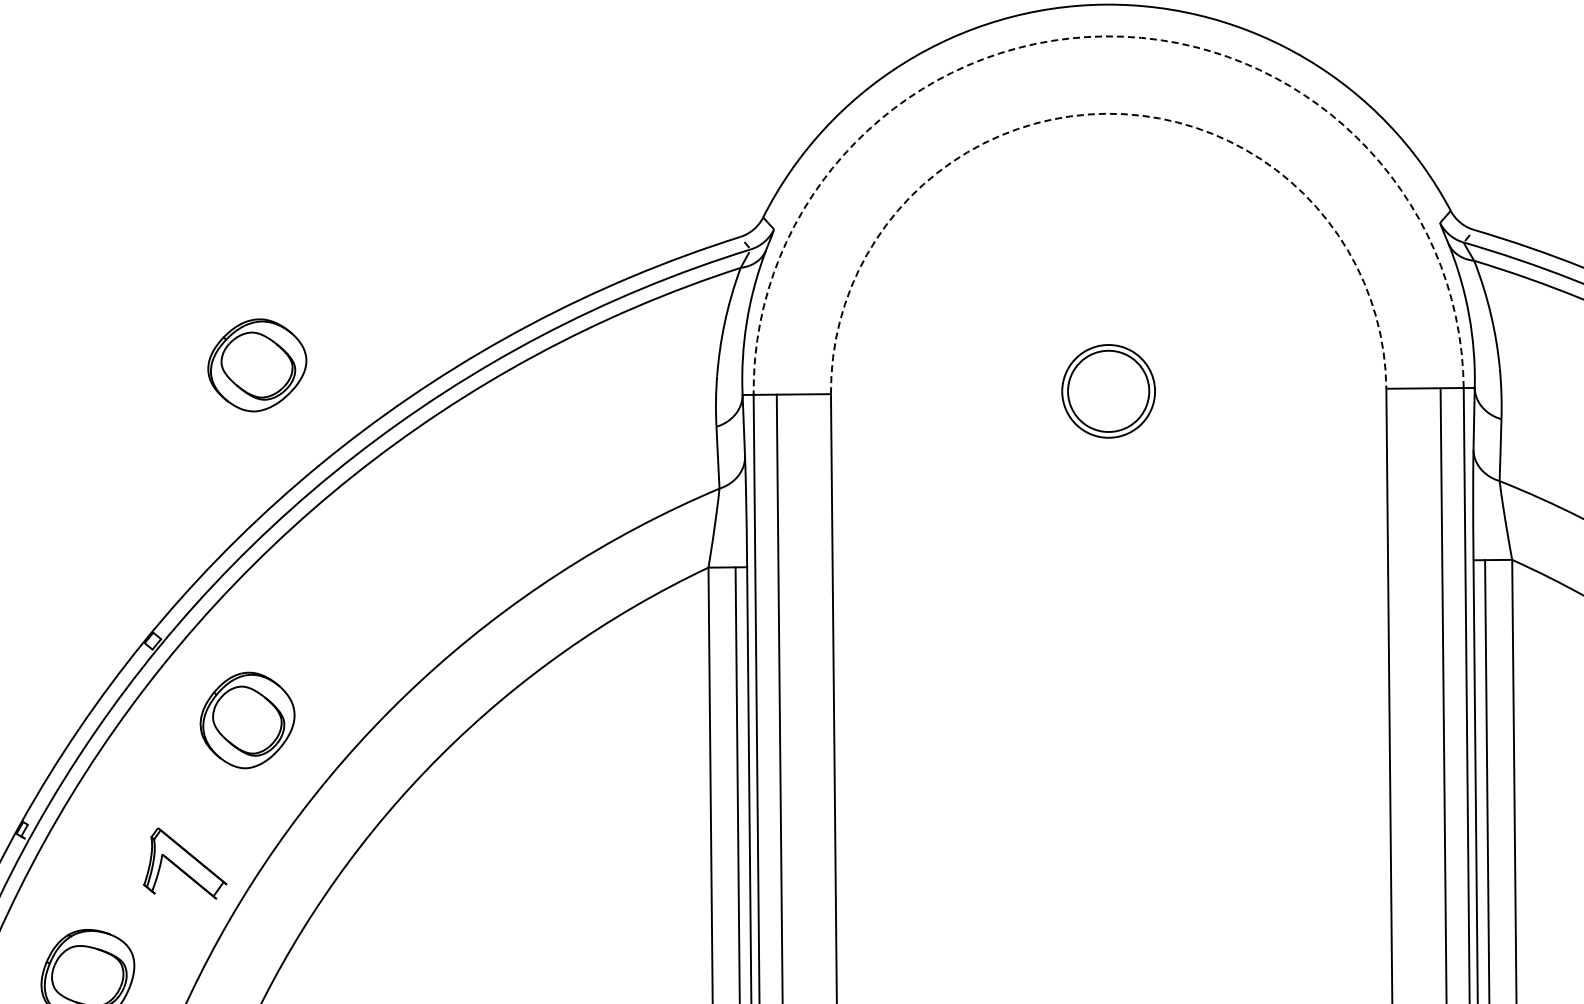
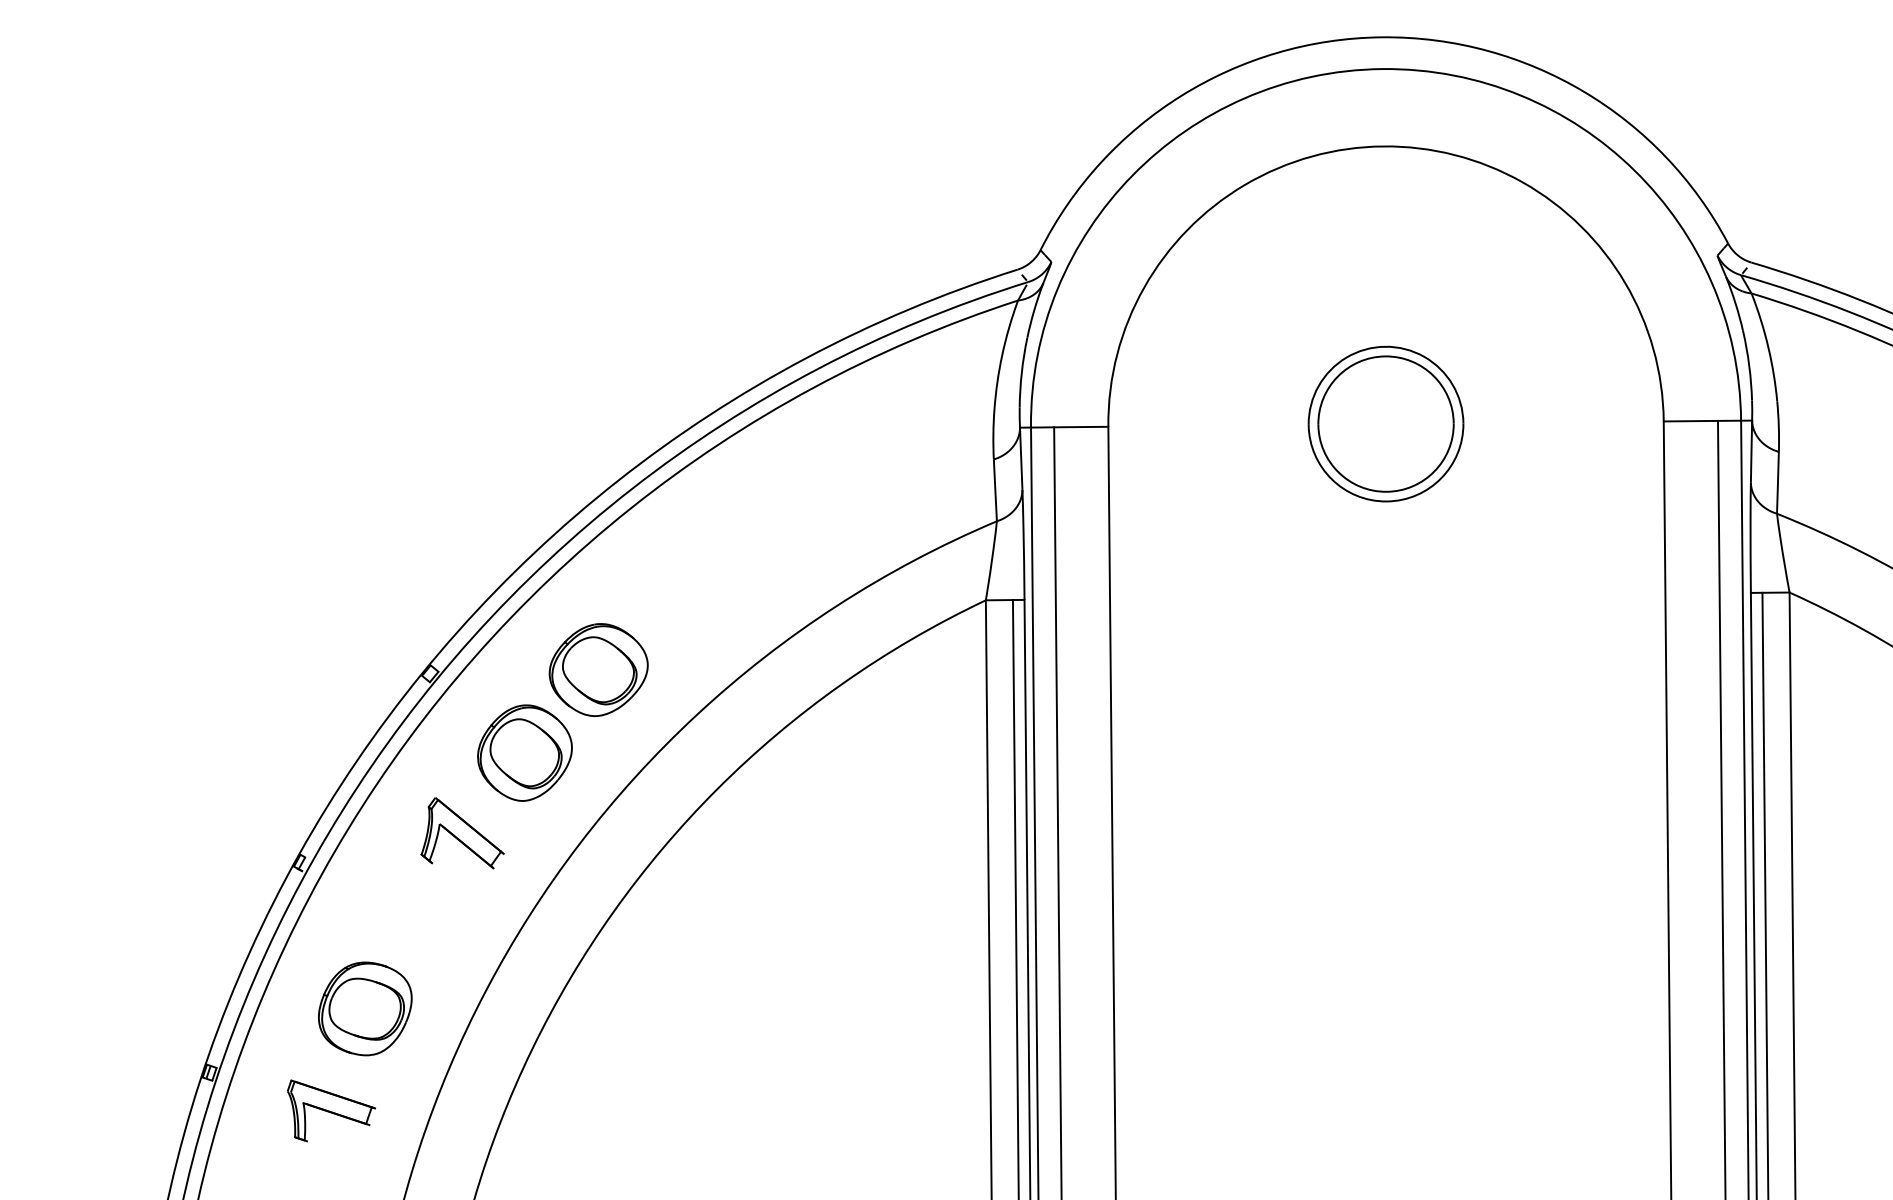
arc: (1105, 36) -> (1382, 69), dashed -> solid
arc: (1106, 113) -> (1383, 146), dashed -> solid
part: (257, 364) -> (598, 669), moved
part: (1108, 390) -> (1385, 423), size x1.67
part: (185, 863) -> (462, 833), moved

